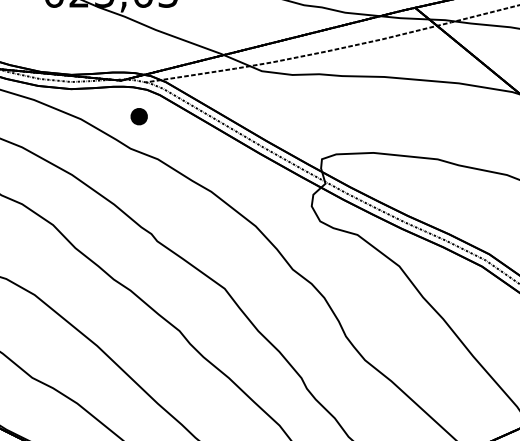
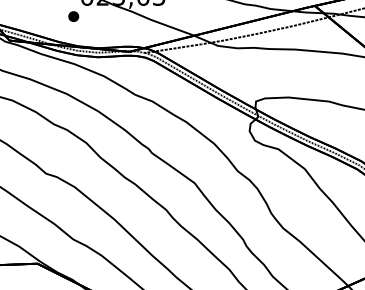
part: (138, 116) -> (73, 16), moved

